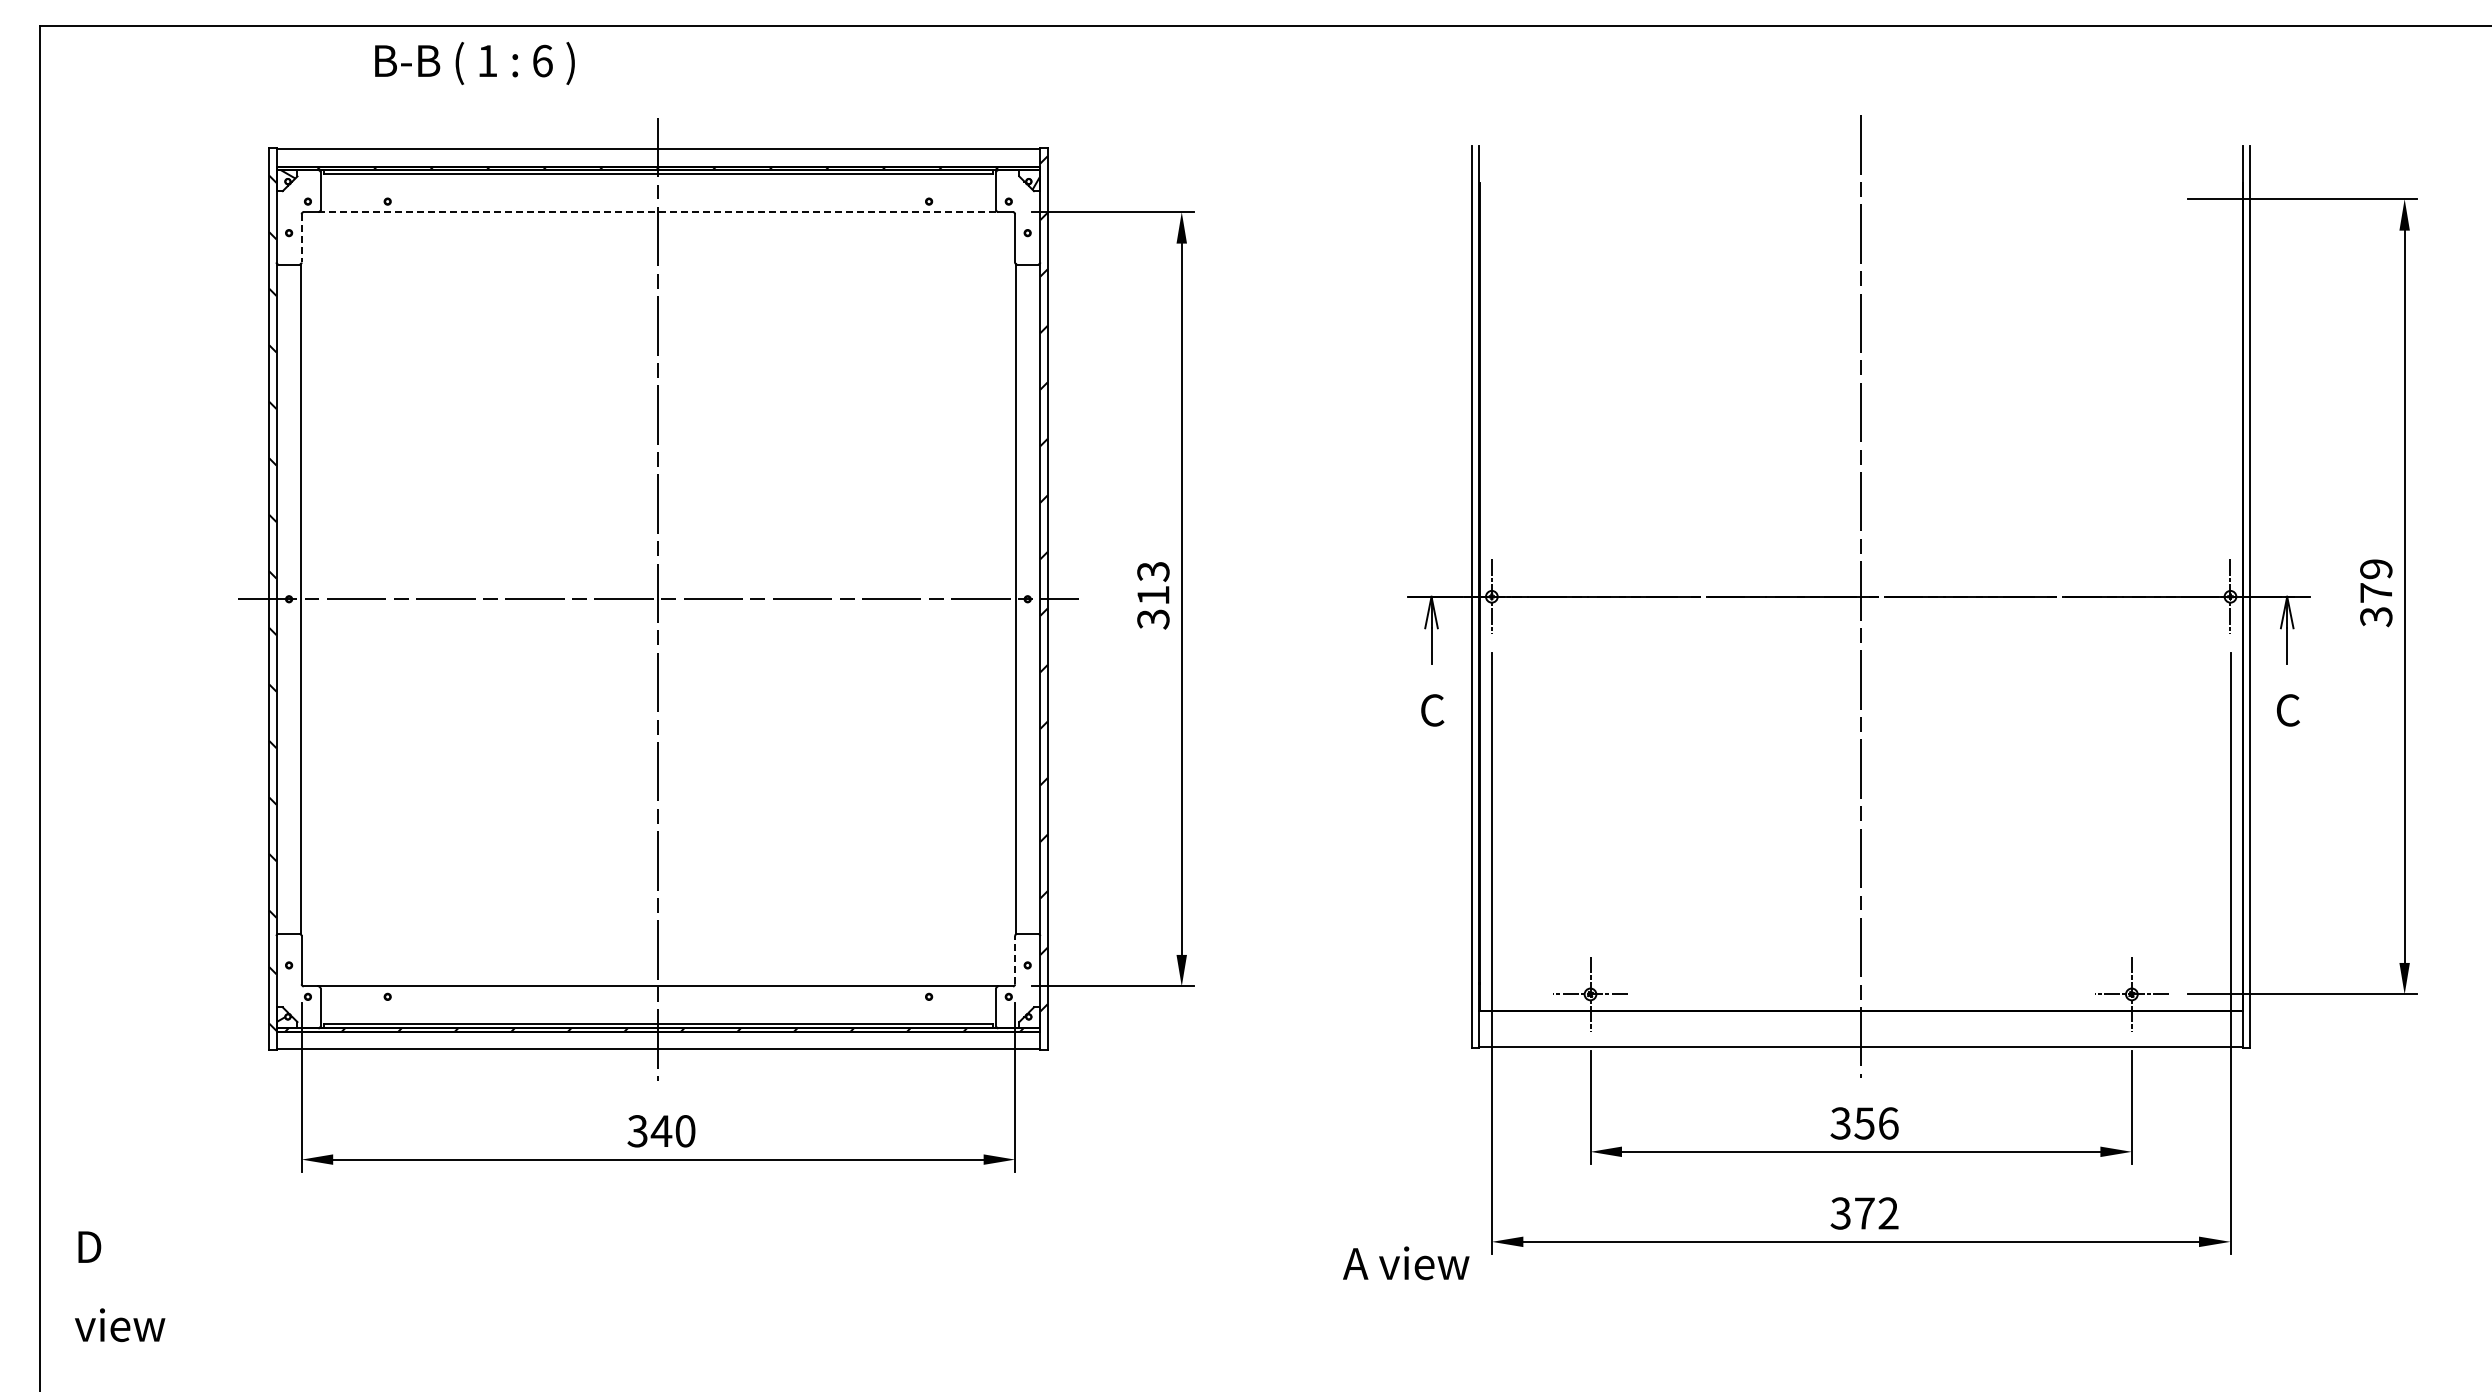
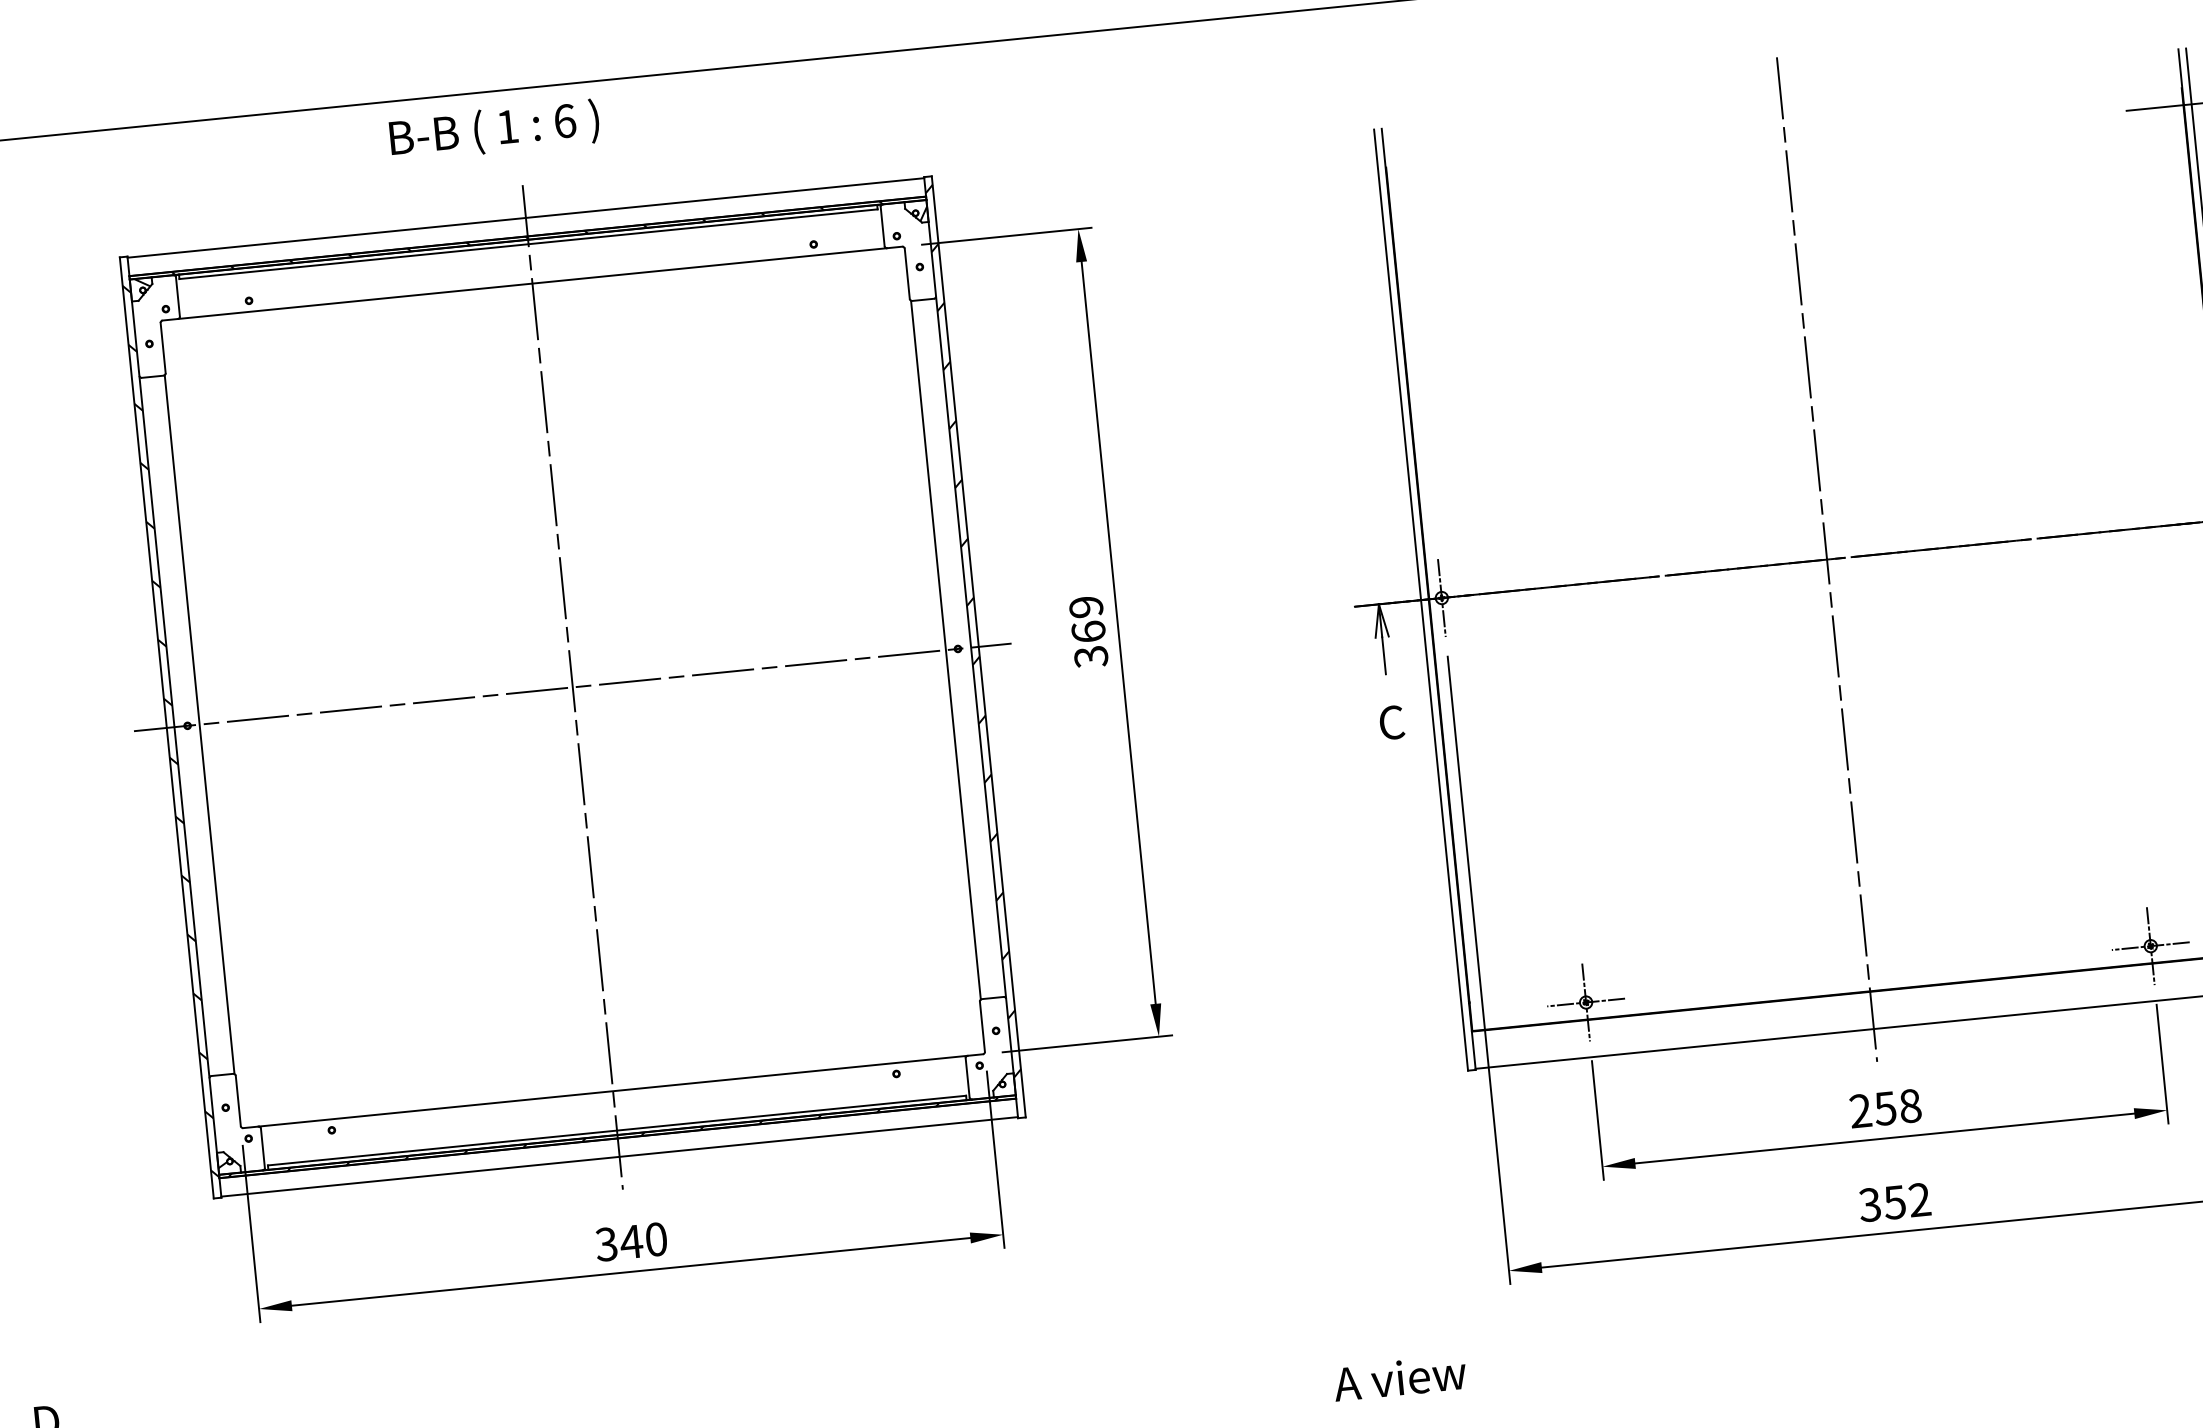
text: (474, 63) -> (494, 130), moved
line: (658, 212) -> (532, 283), dashed -> solid
line: (301, 238) -> (162, 348), dashed -> solid
text: (1153, 583) -> (1087, 619), 313 -> 369
line: (1015, 959) -> (982, 1025), dashed -> solid
text: (1864, 1123) -> (1885, 1108), 356 -> 258
text: (1864, 1213) -> (1894, 1202), 372 -> 352
text: (1406, 1263) -> (1400, 1378), moved

